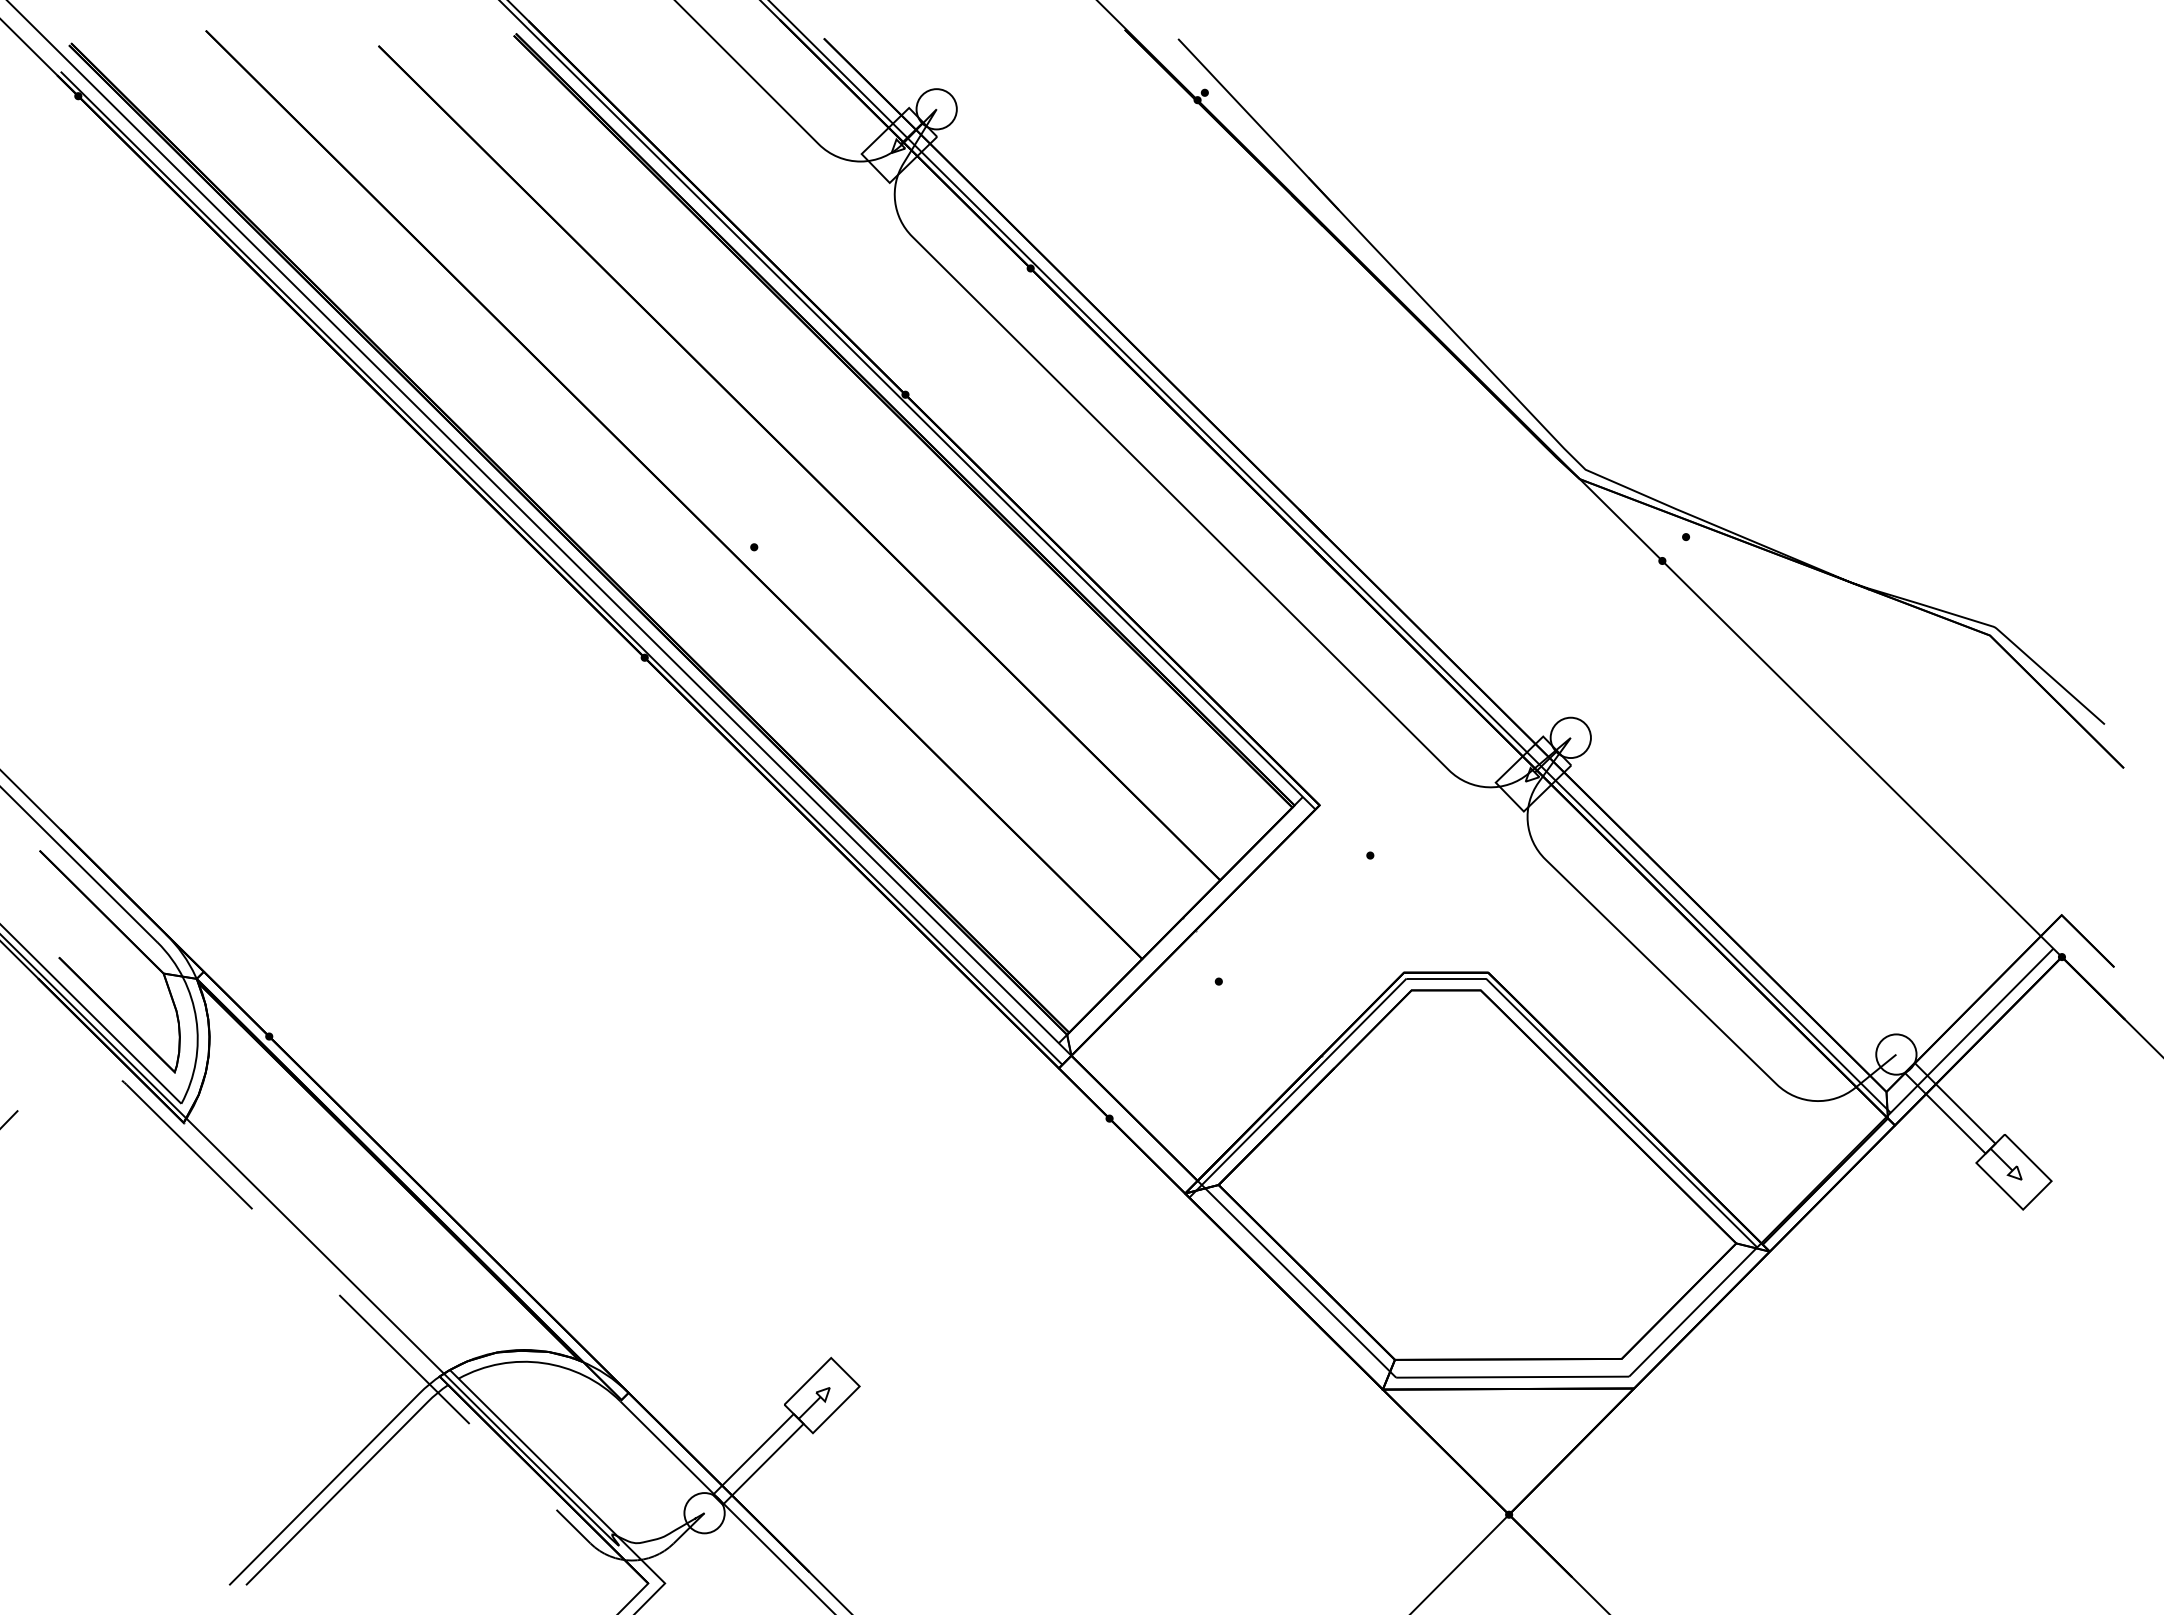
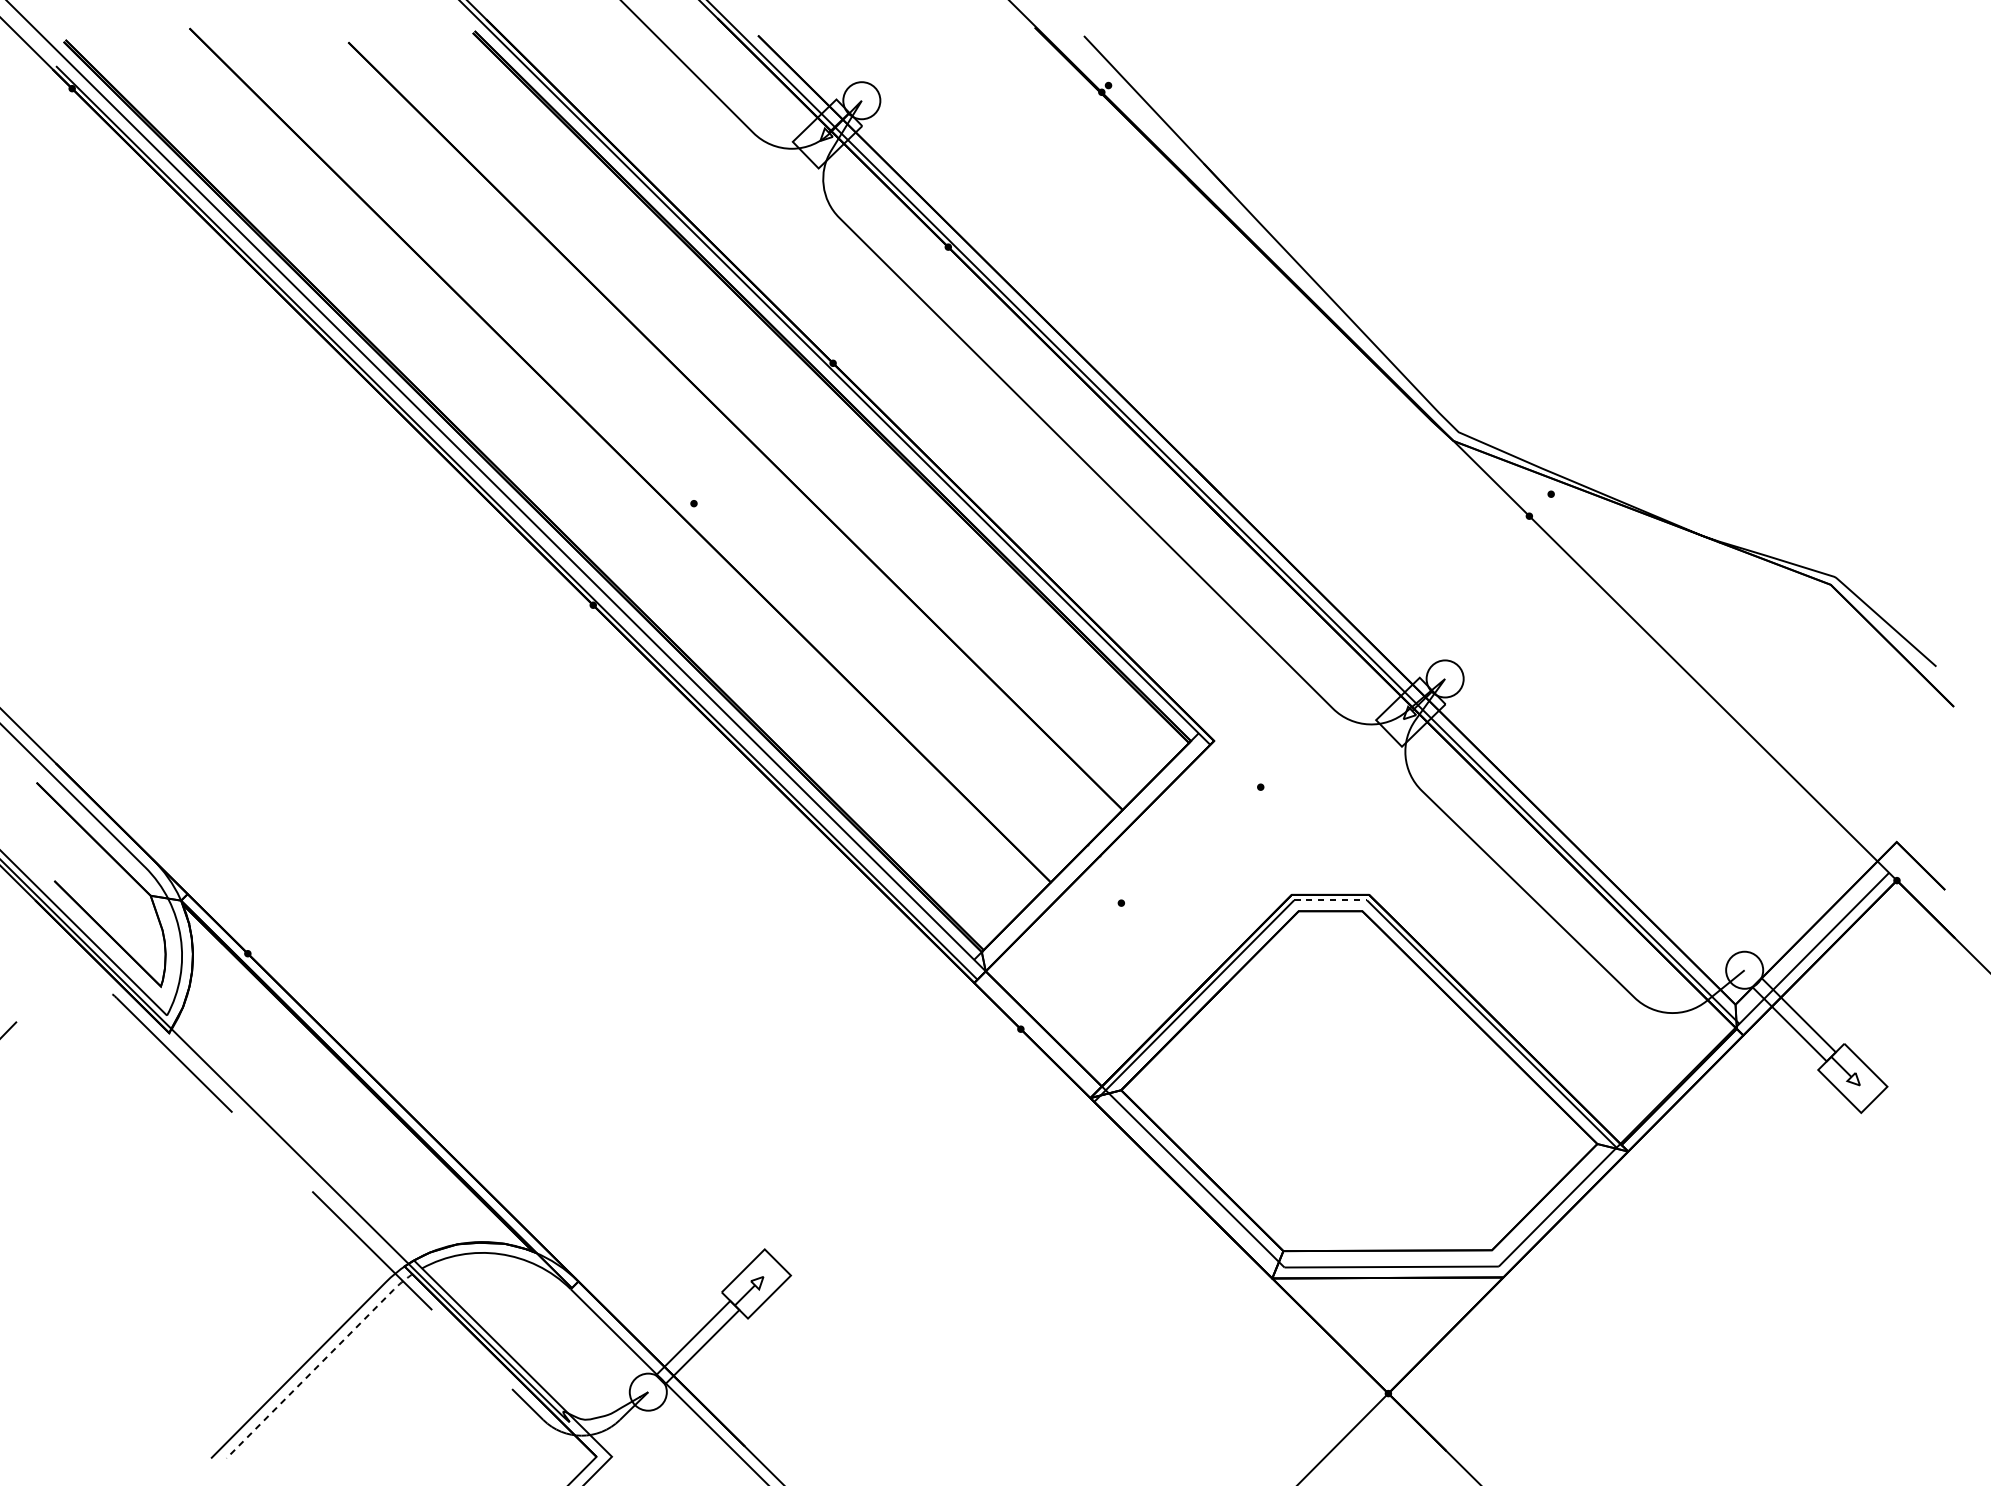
line: (1446, 978) -> (1330, 900), solid -> dashed
line: (348, 1482) -> (320, 1363), solid -> dashed

